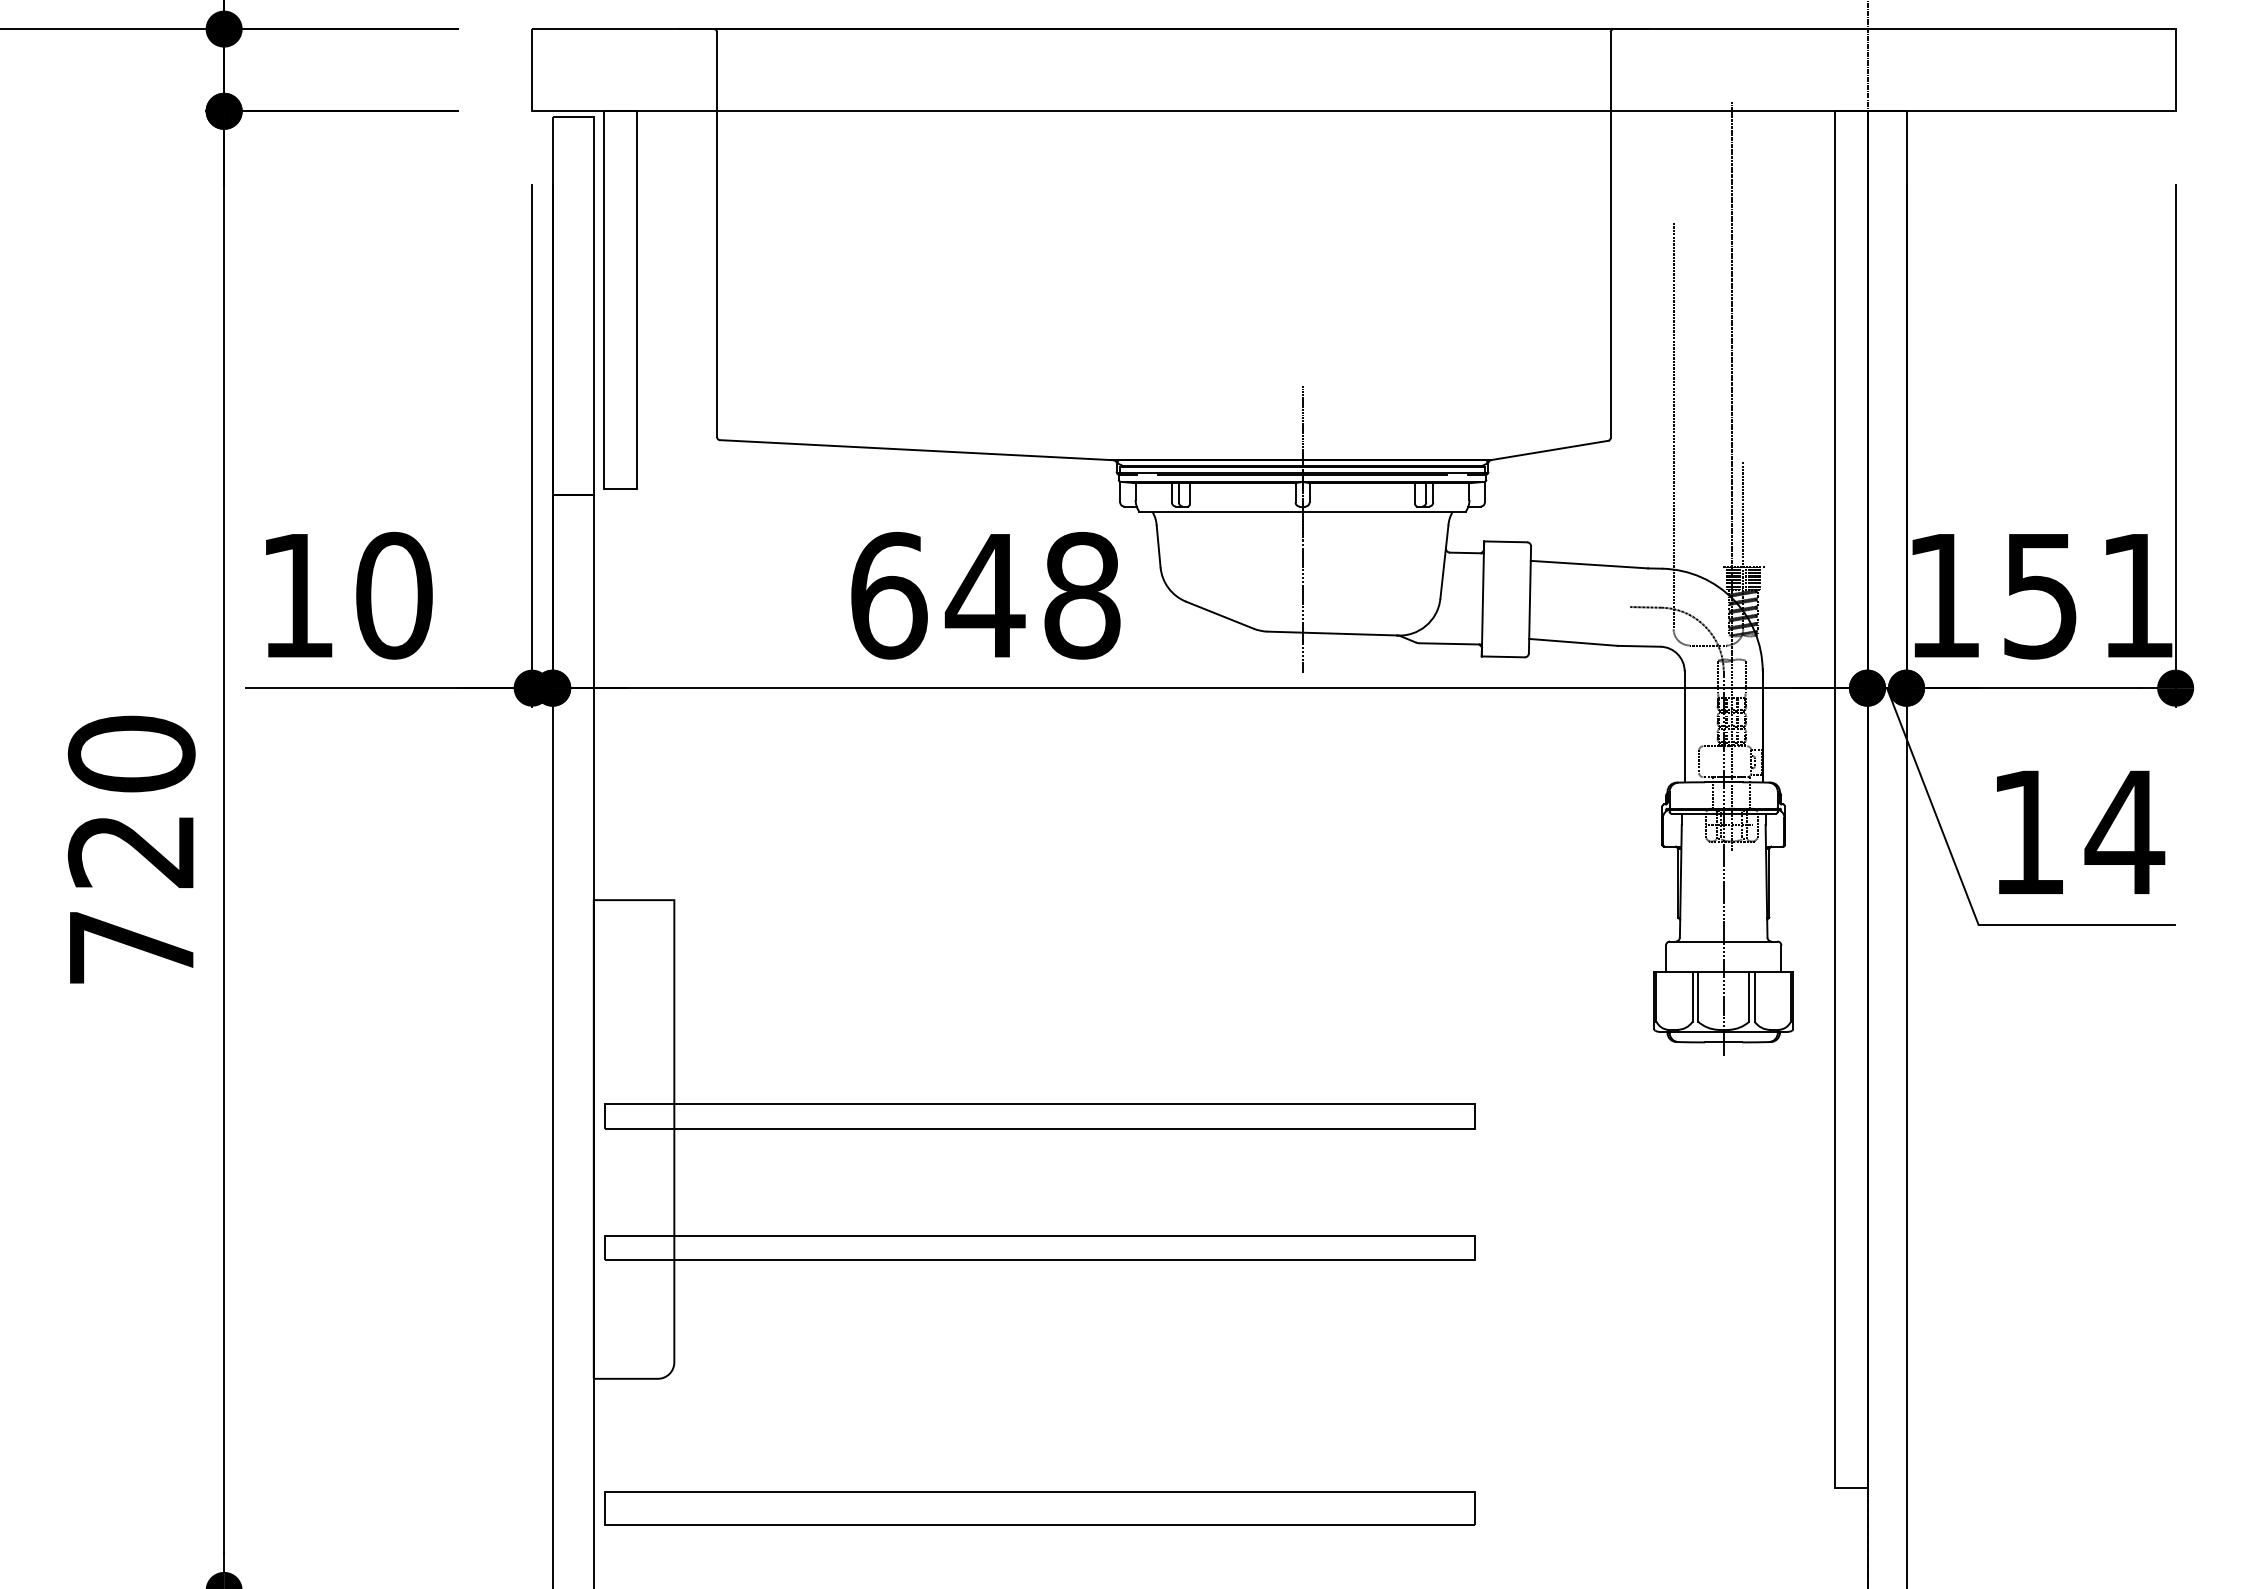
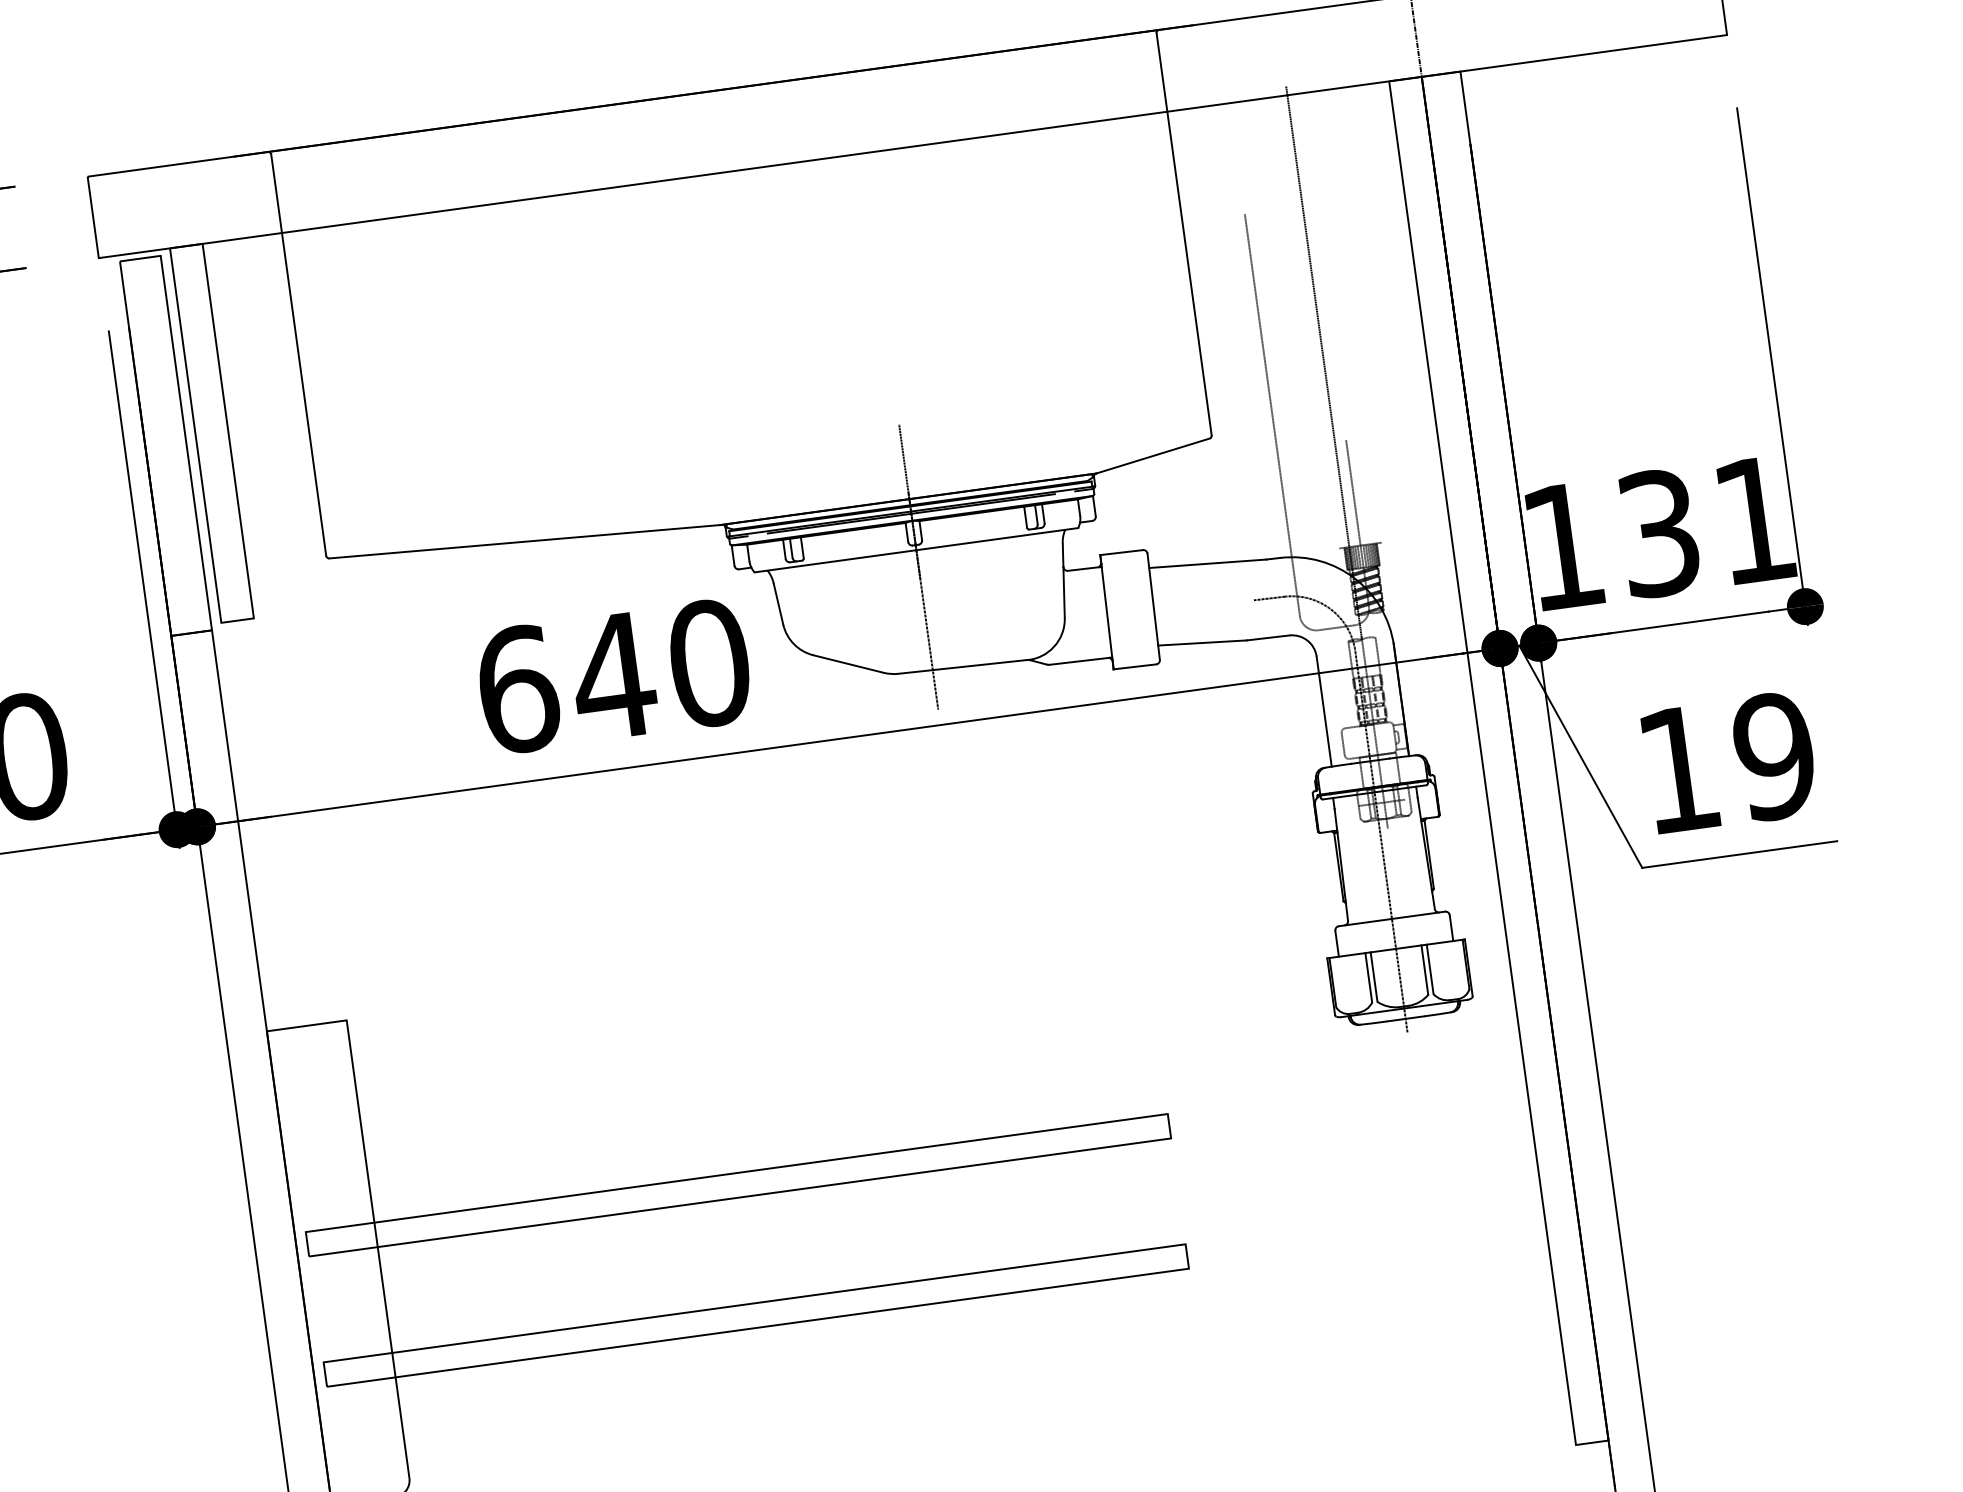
text: (1082, 595) -> (709, 663), 648 -> 640
text: (2040, 595) -> (1658, 533), 151 -> 131
text: (2124, 832) -> (1774, 756), 14 -> 19

